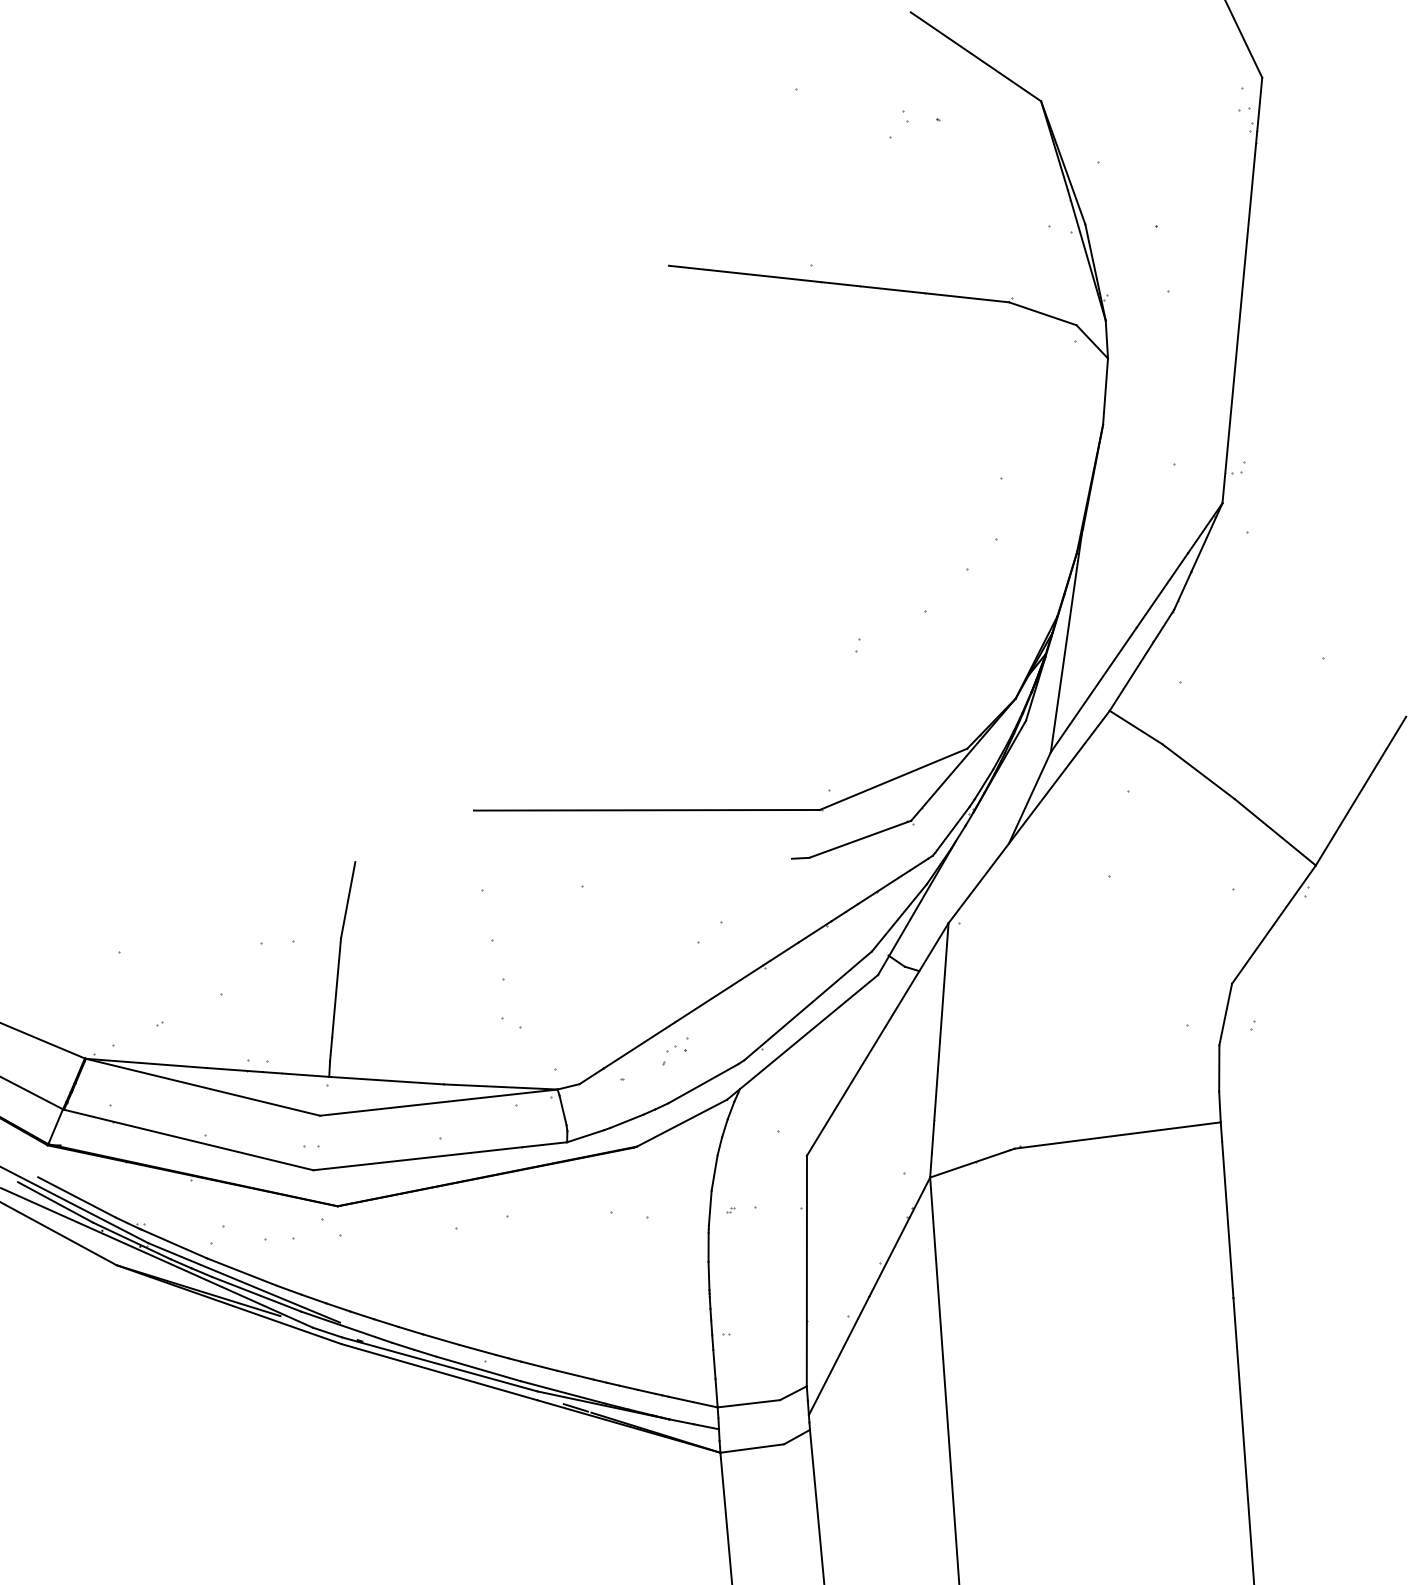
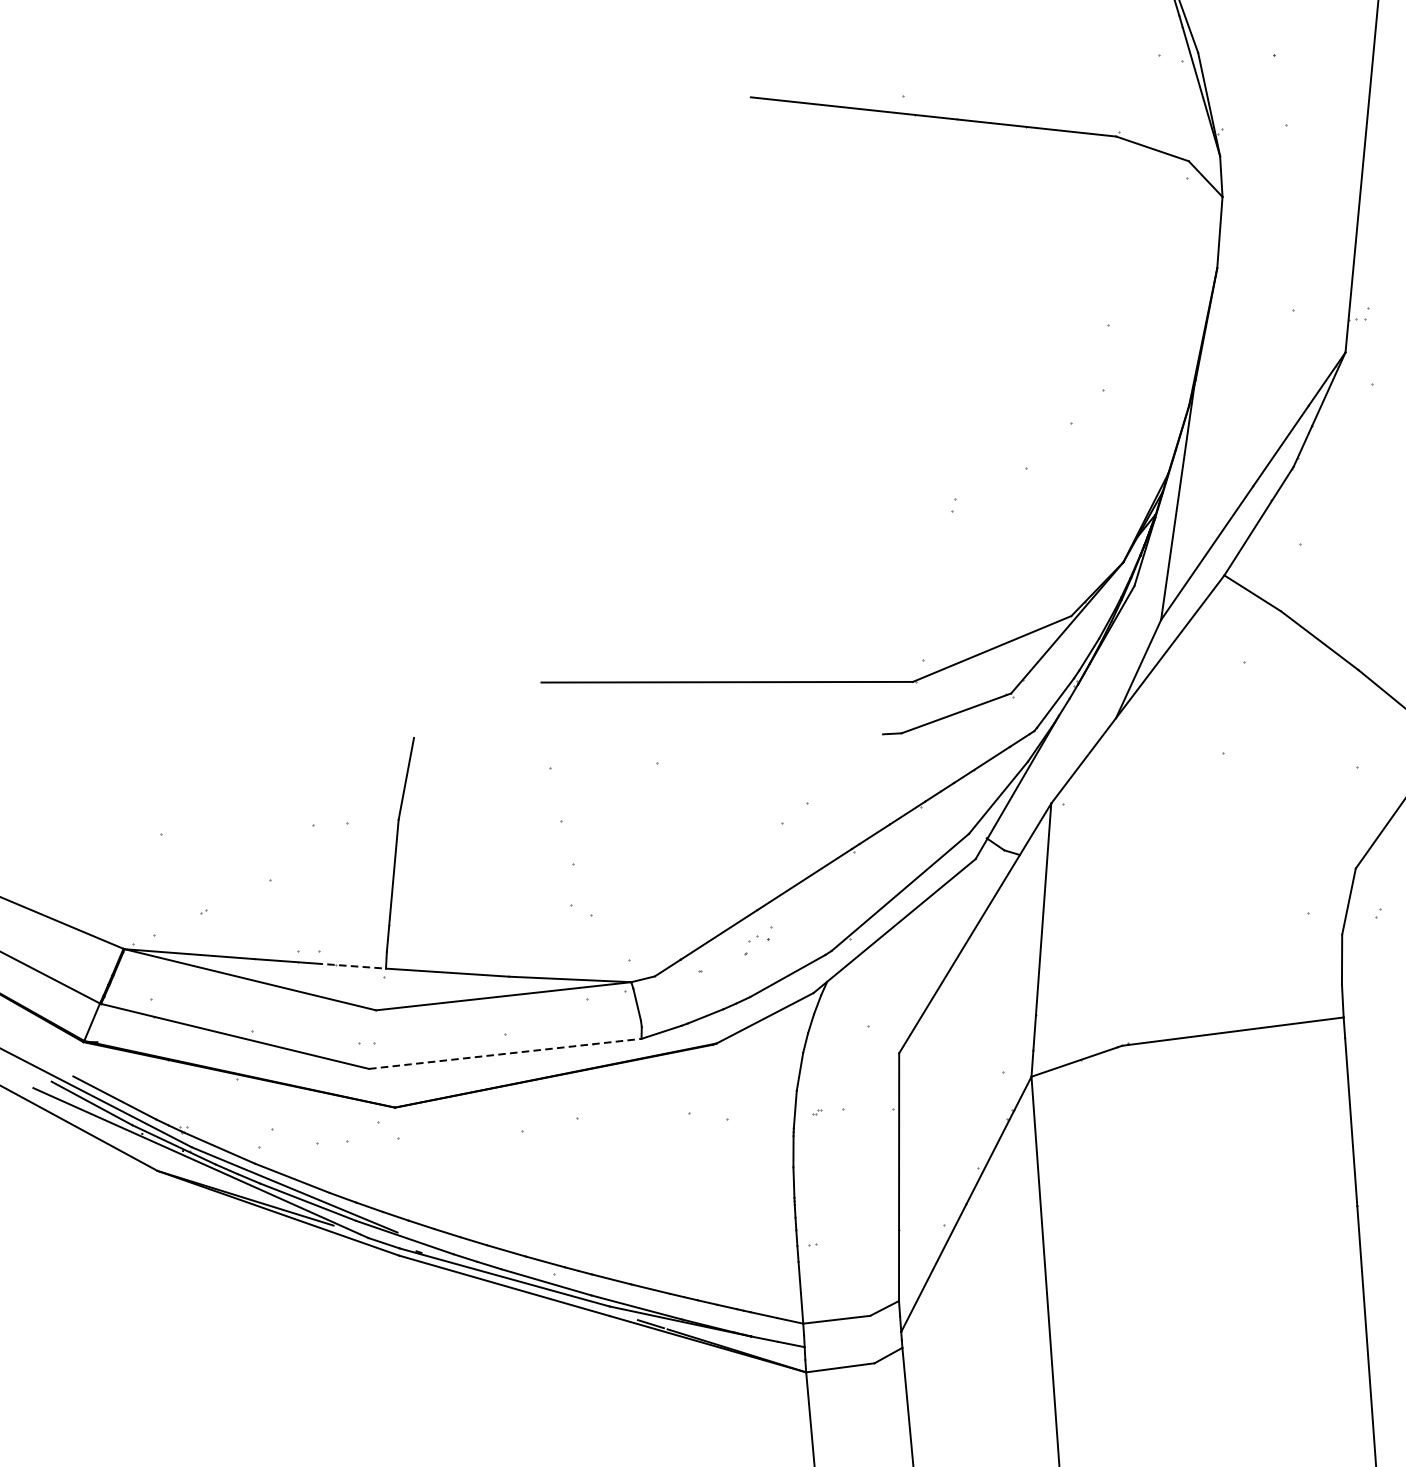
line: (296, 1074) -> (350, 966), solid -> dashed
line: (440, 1156) -> (505, 1054), solid -> dashed

